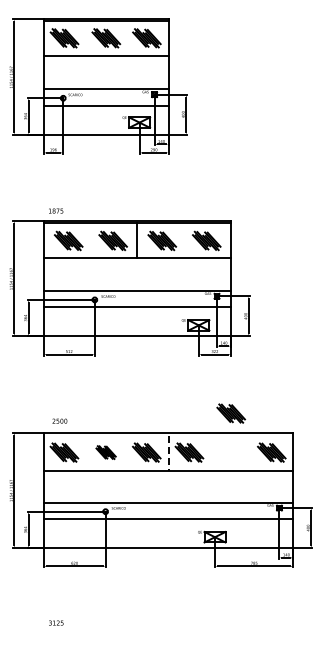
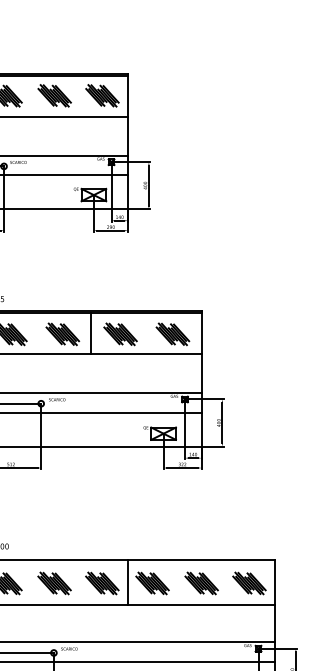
part: (230, 413) -> (200, 583), moved
part: (105, 452) -> (53, 583), size x1.43
line: (168, 453) -> (127, 584), dashed -> solid

